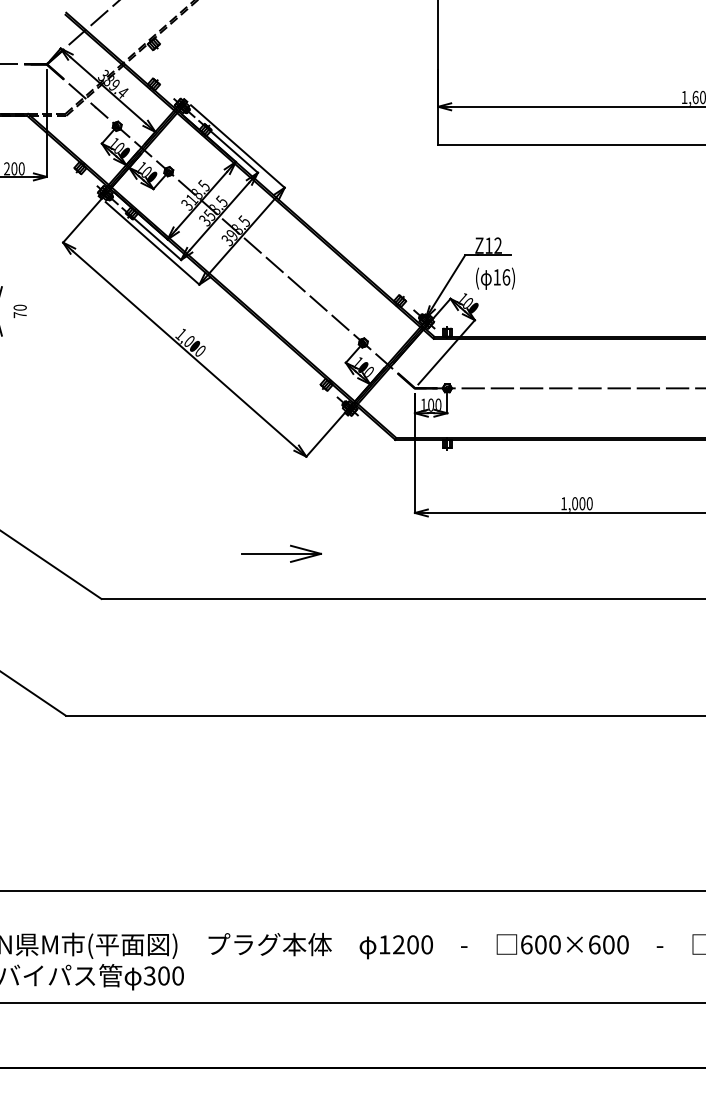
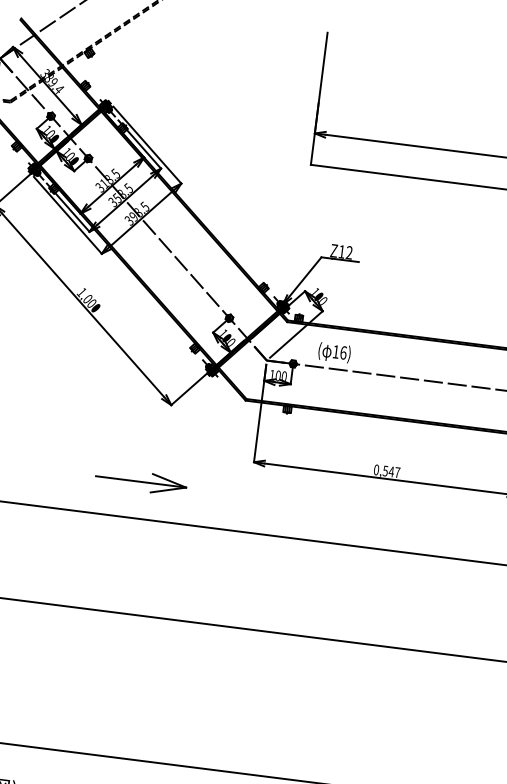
text: (495, 278) -> (334, 352), moved
text: (576, 503) -> (386, 471), 1,000 -> 0,547
part: (281, 553) -> (141, 481), size x1.4

